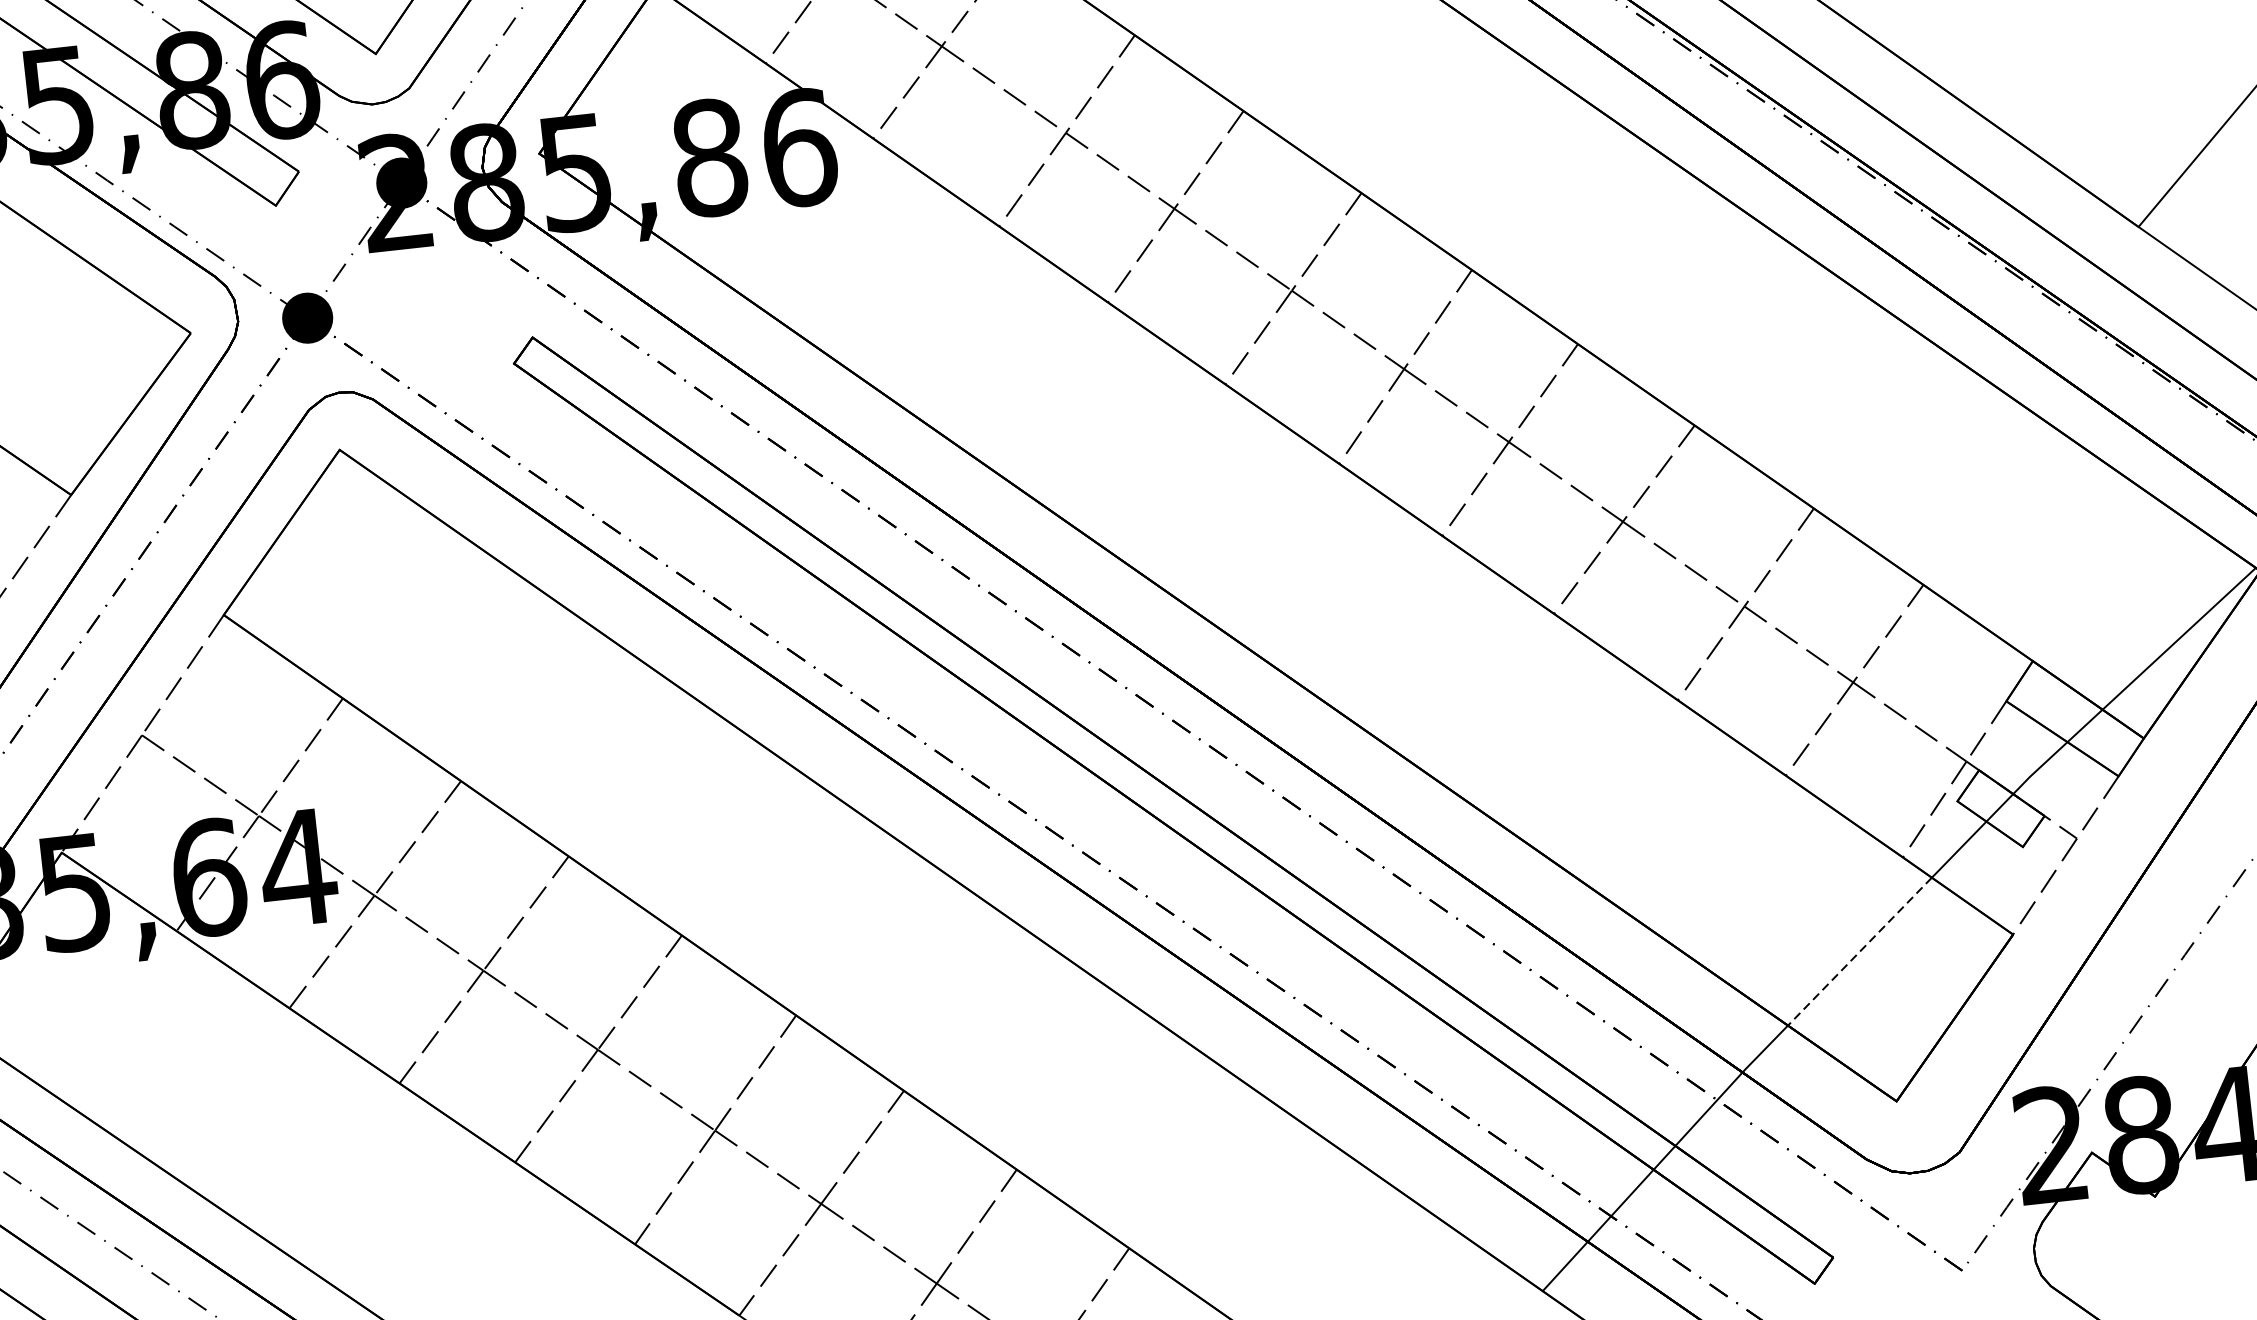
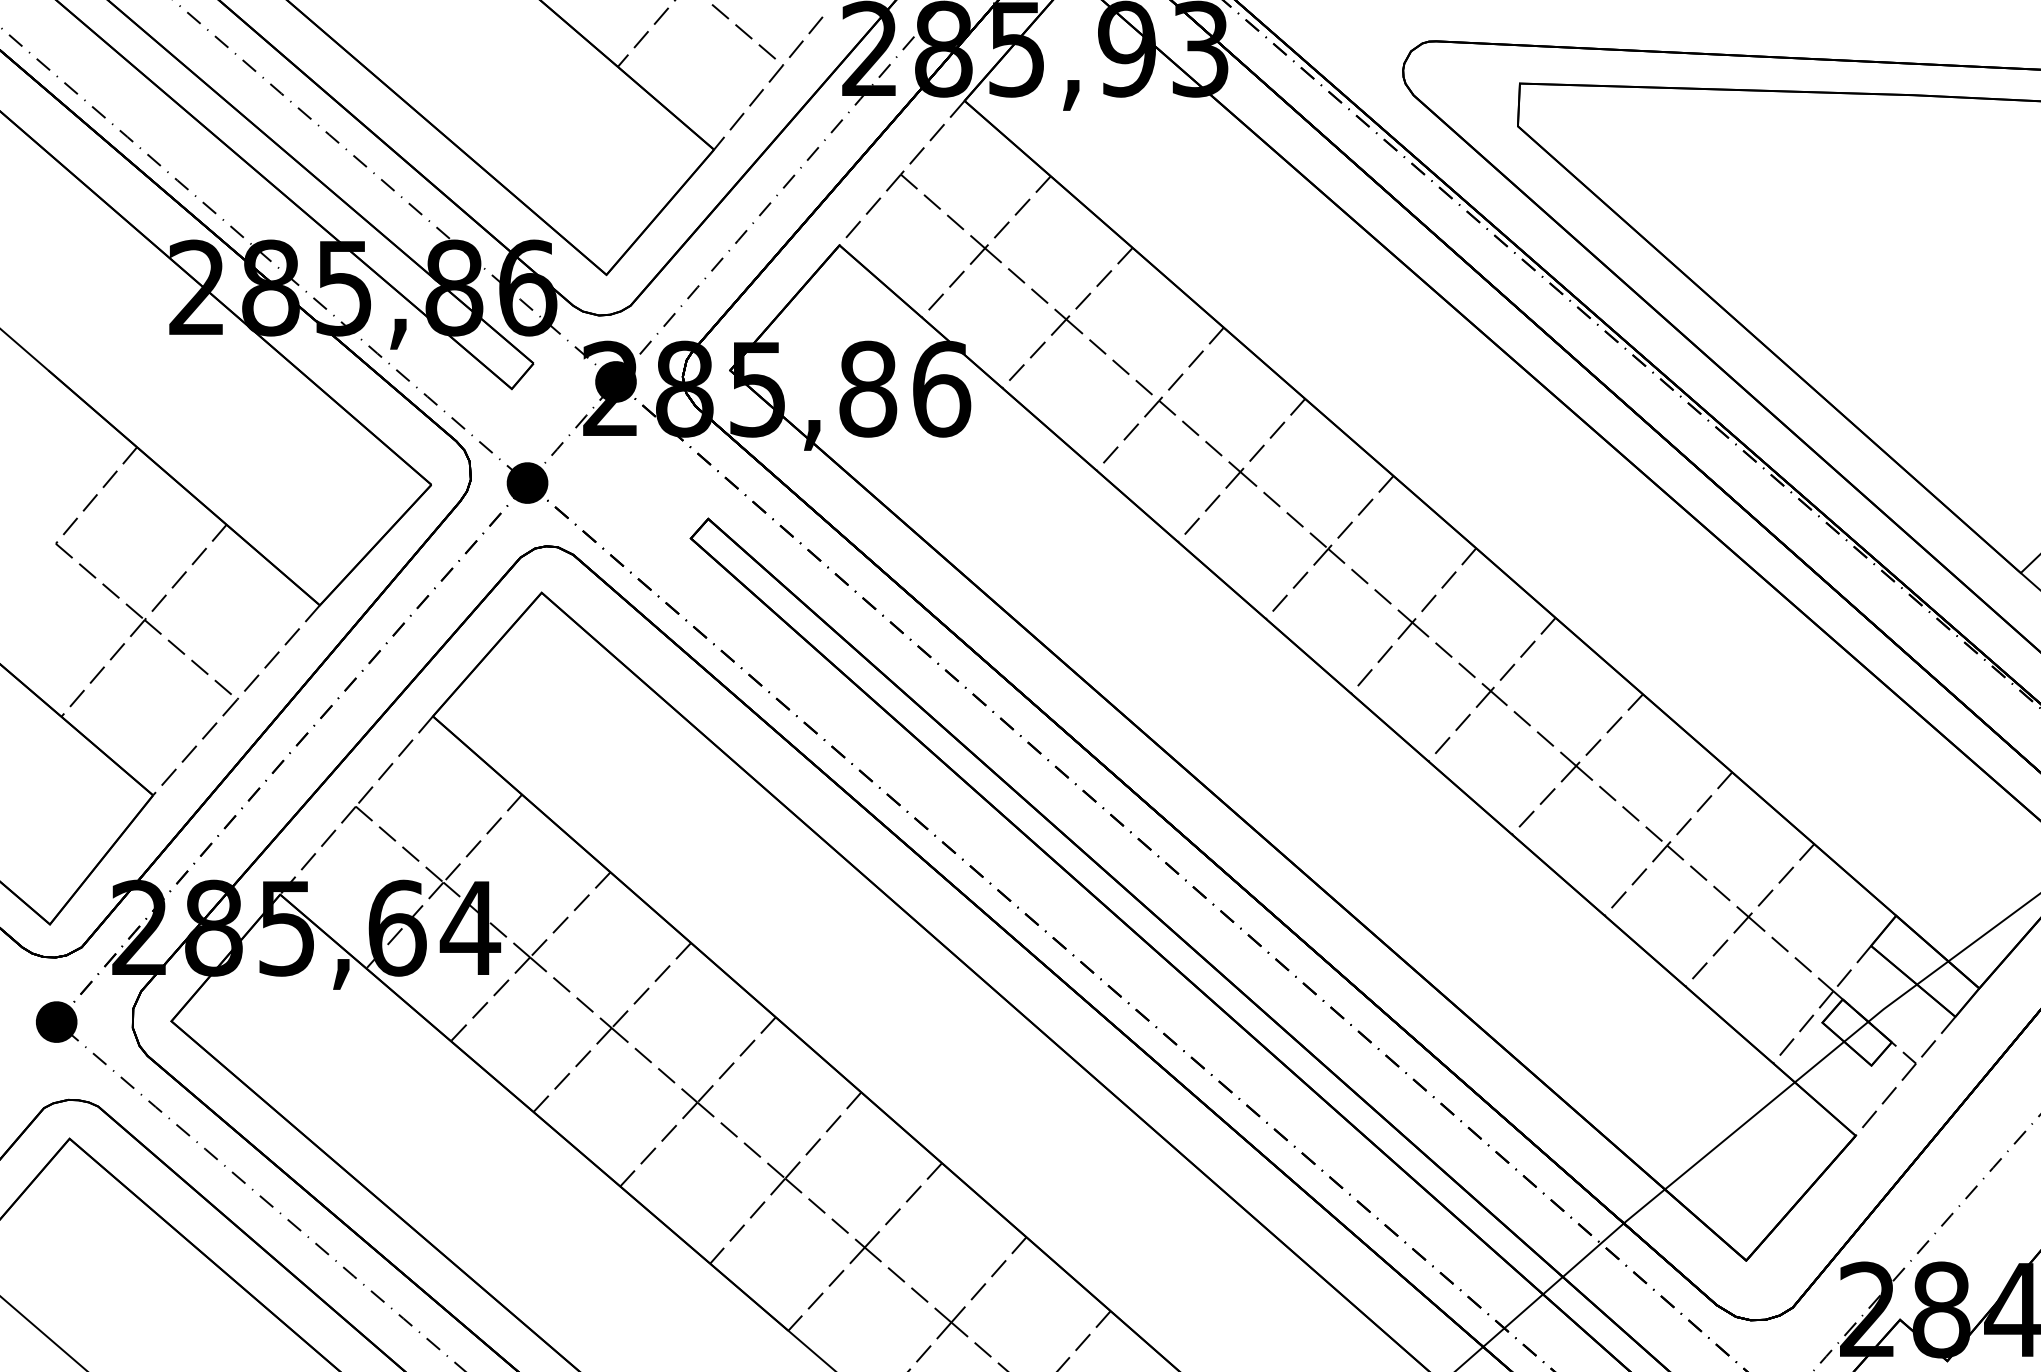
line: (1859, 952) -> (1729, 1136), dashed -> solid

